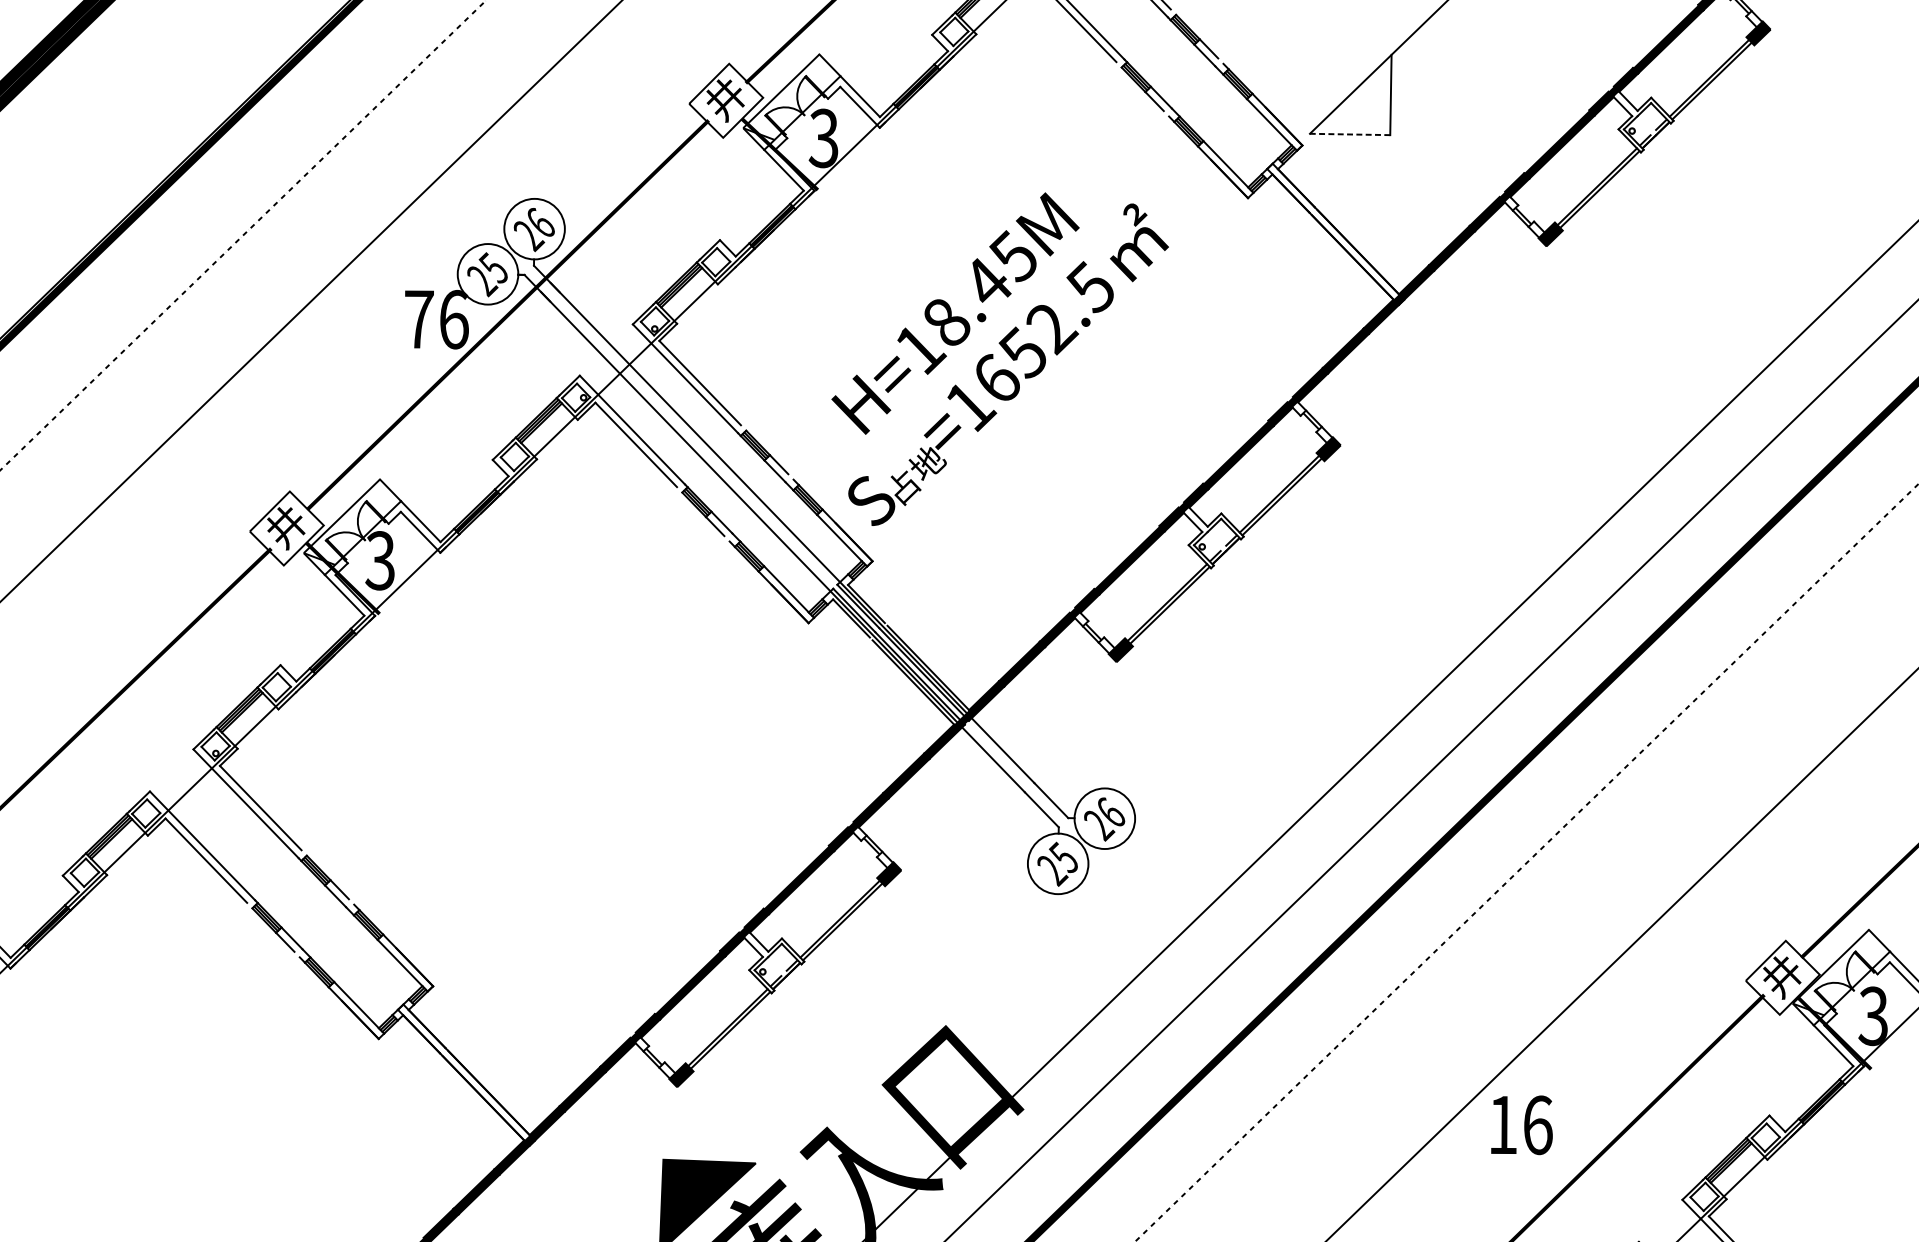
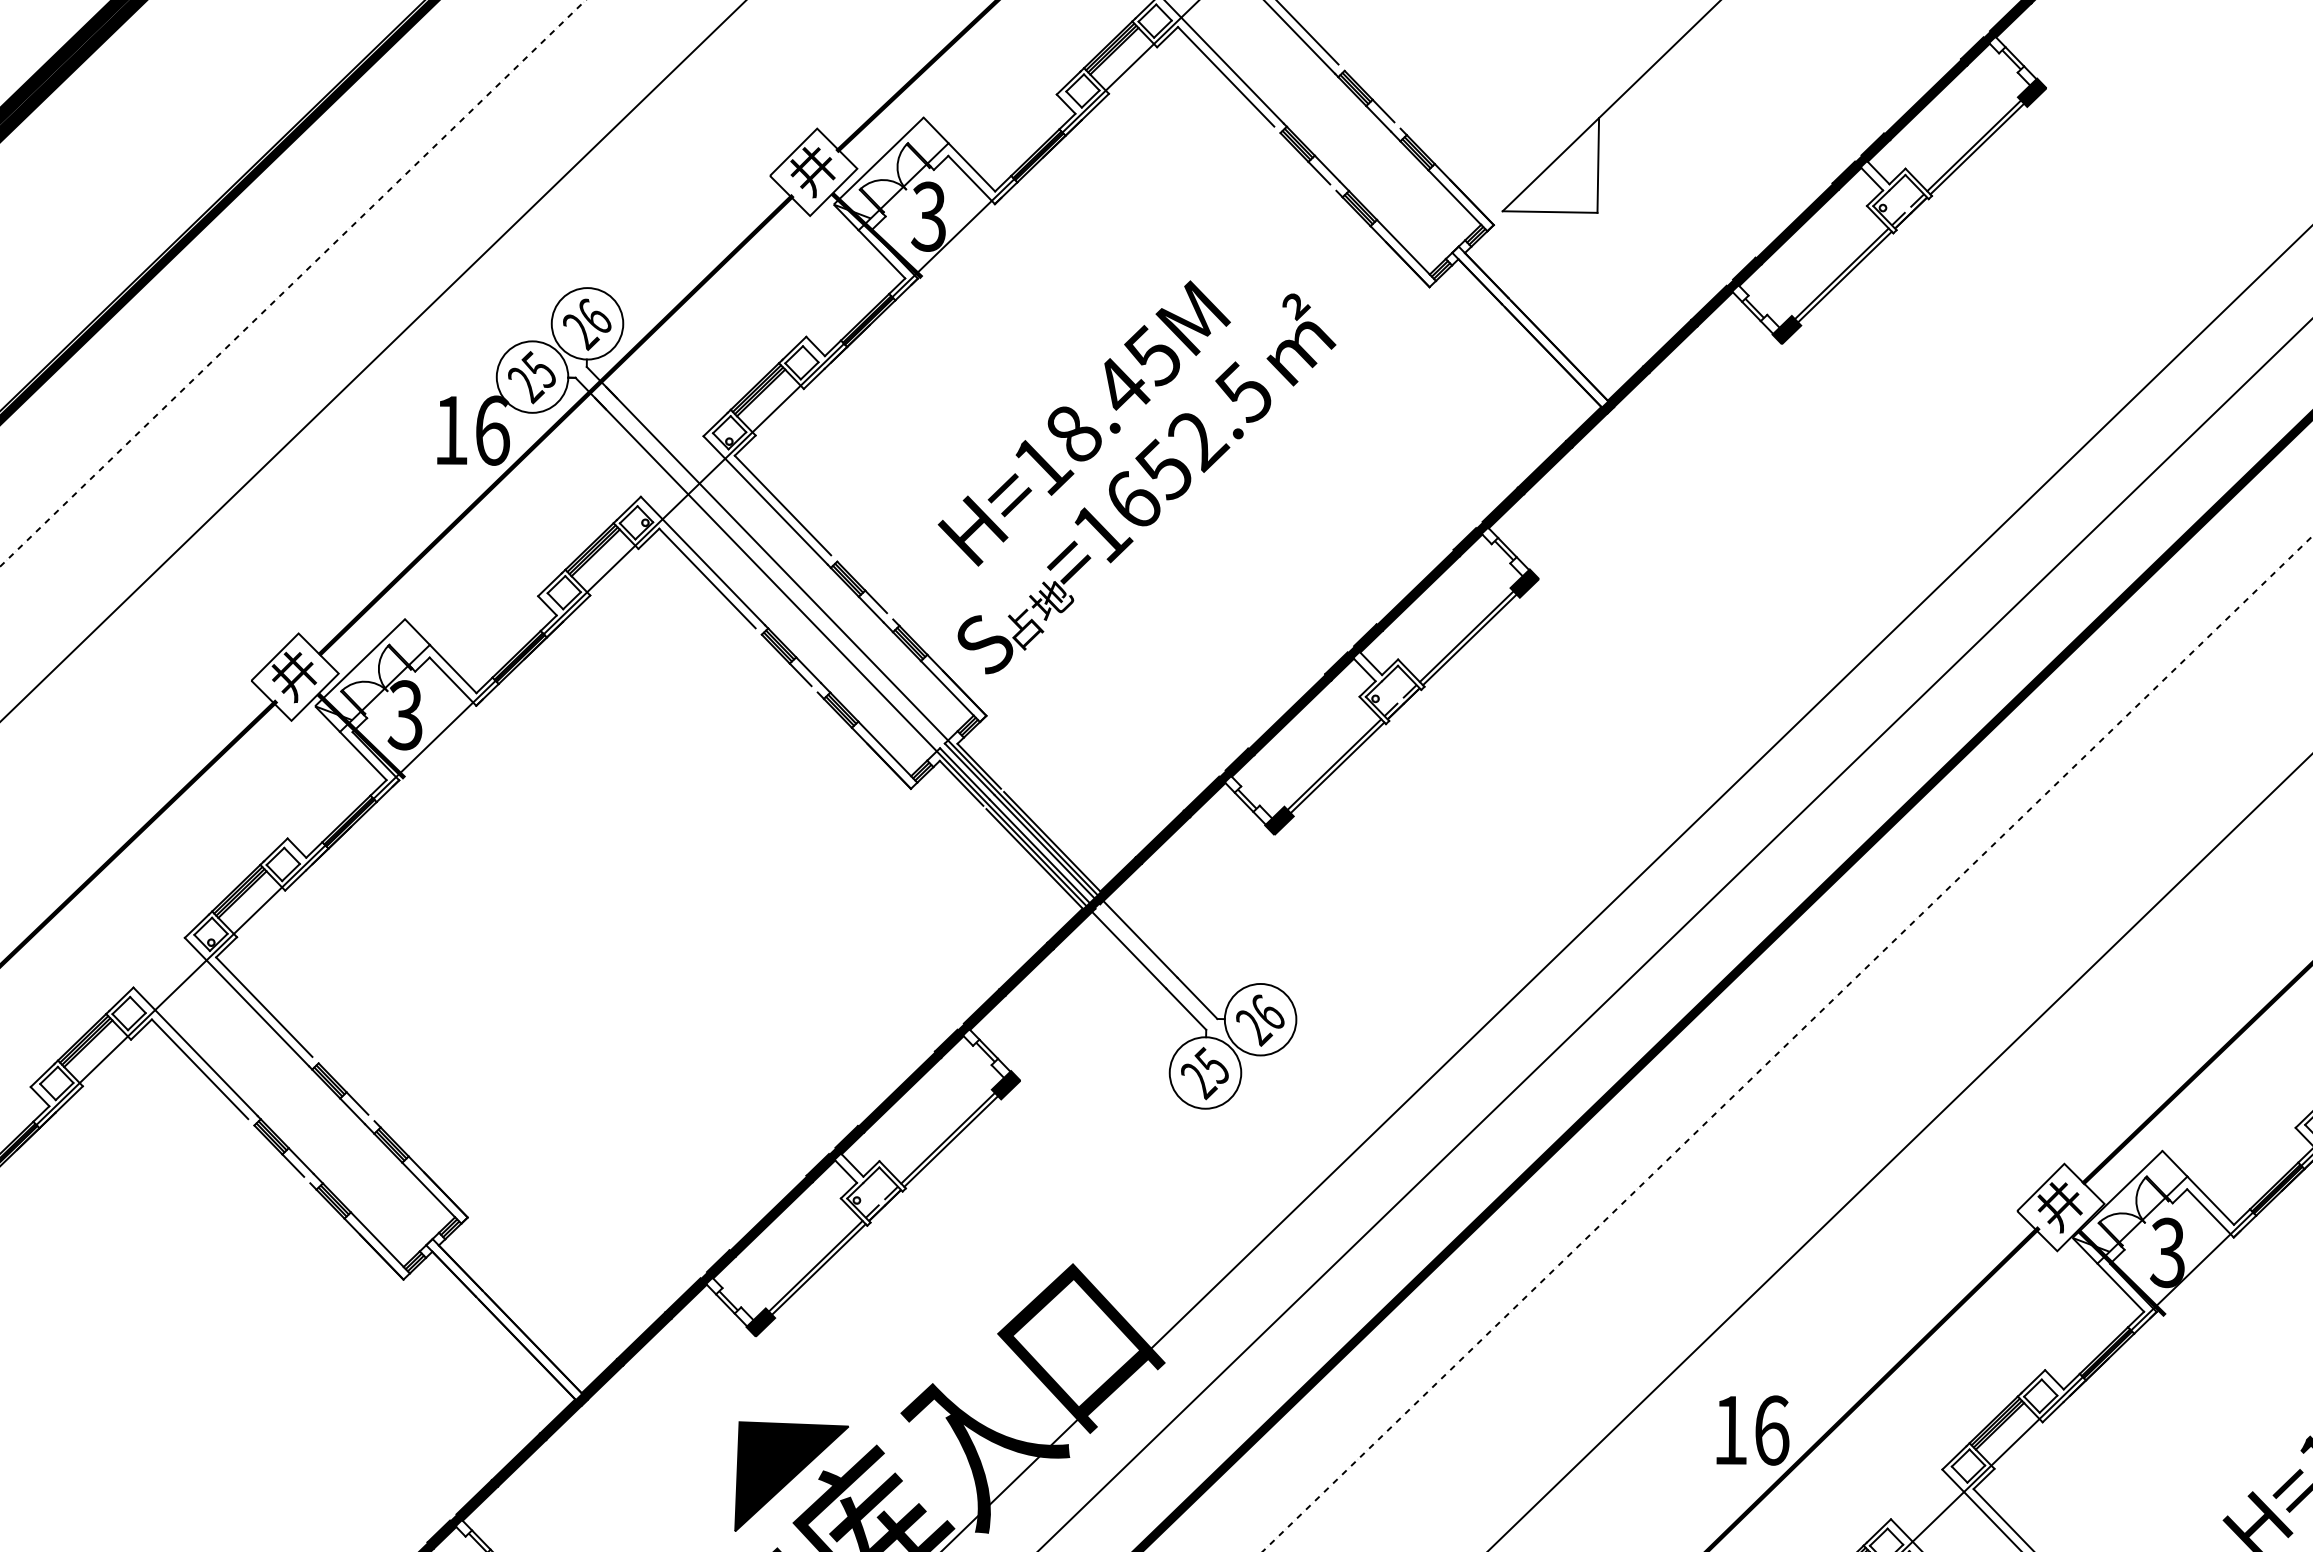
line: (1349, 134) -> (1549, 212), dashed -> solid
text: (419, 319) -> (451, 430), 76 -> 16
text: (1521, 1125) -> (1752, 1430), moved

